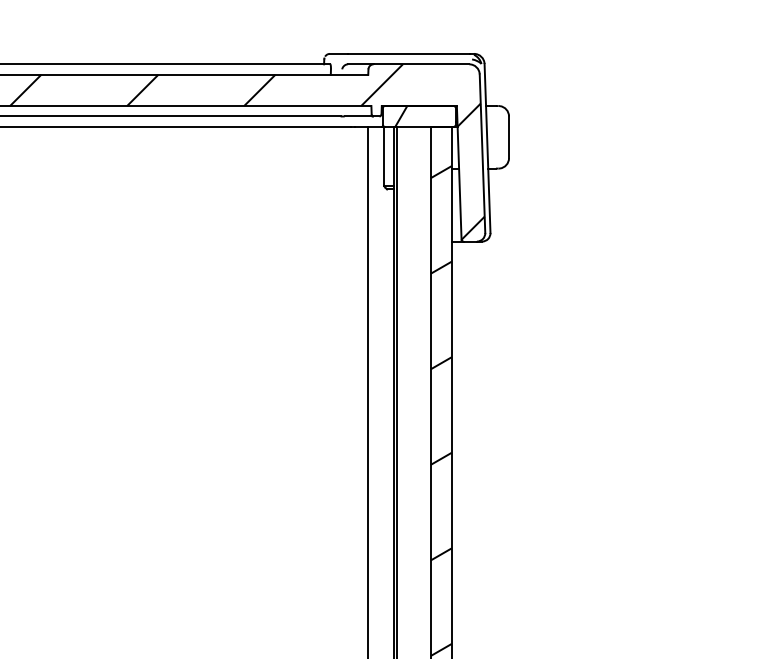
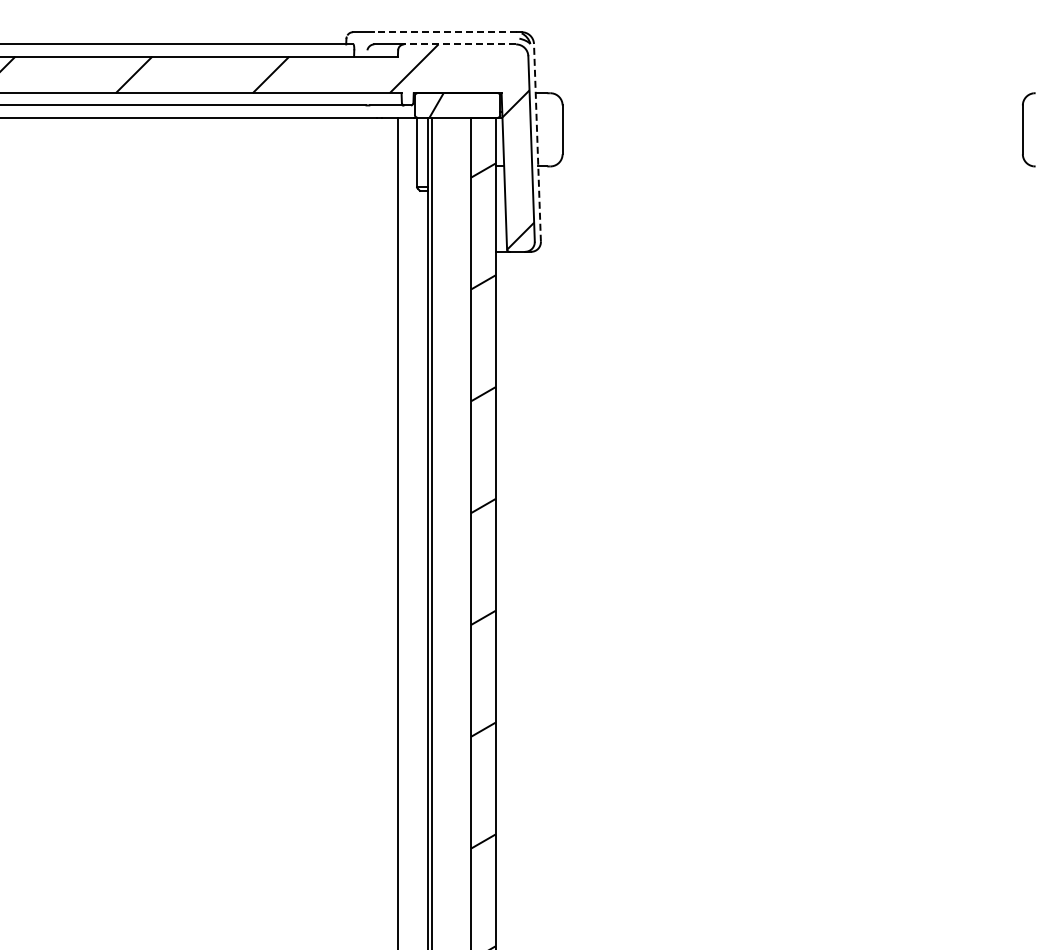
line: (408, 54) -> (444, 32), solid -> dashed
line: (421, 64) -> (460, 44), solid -> dashed
line: (487, 148) -> (537, 142), solid -> dashed

